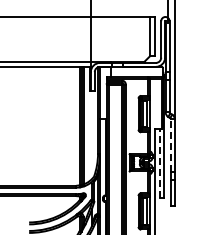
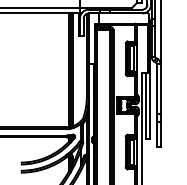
line: (170, 145) -> (156, 88), dashed -> solid
line: (159, 163) -> (145, 106), dashed -> solid

